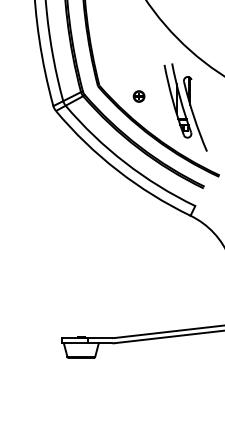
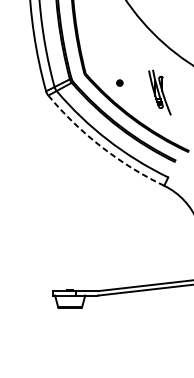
part: (138, 96) -> (119, 83), size x0.6
part: (185, 107) -> (159, 92), size x0.6
arc: (117, 170) -> (101, 146), solid -> dashed

